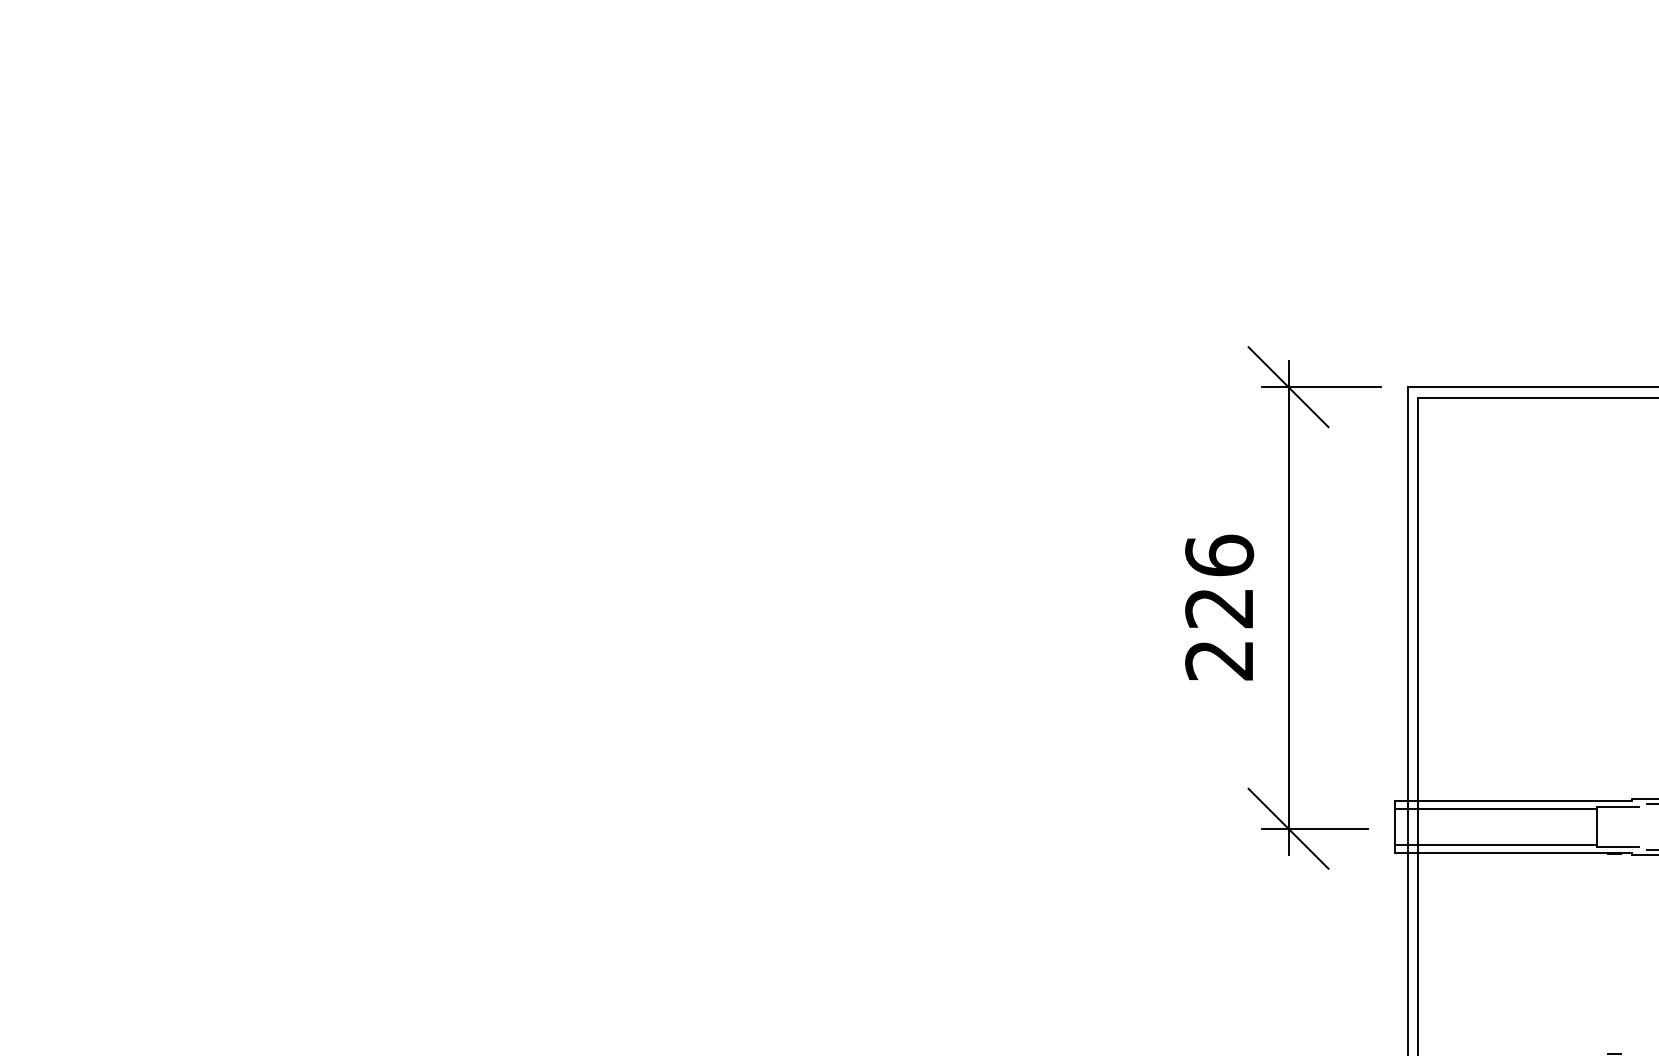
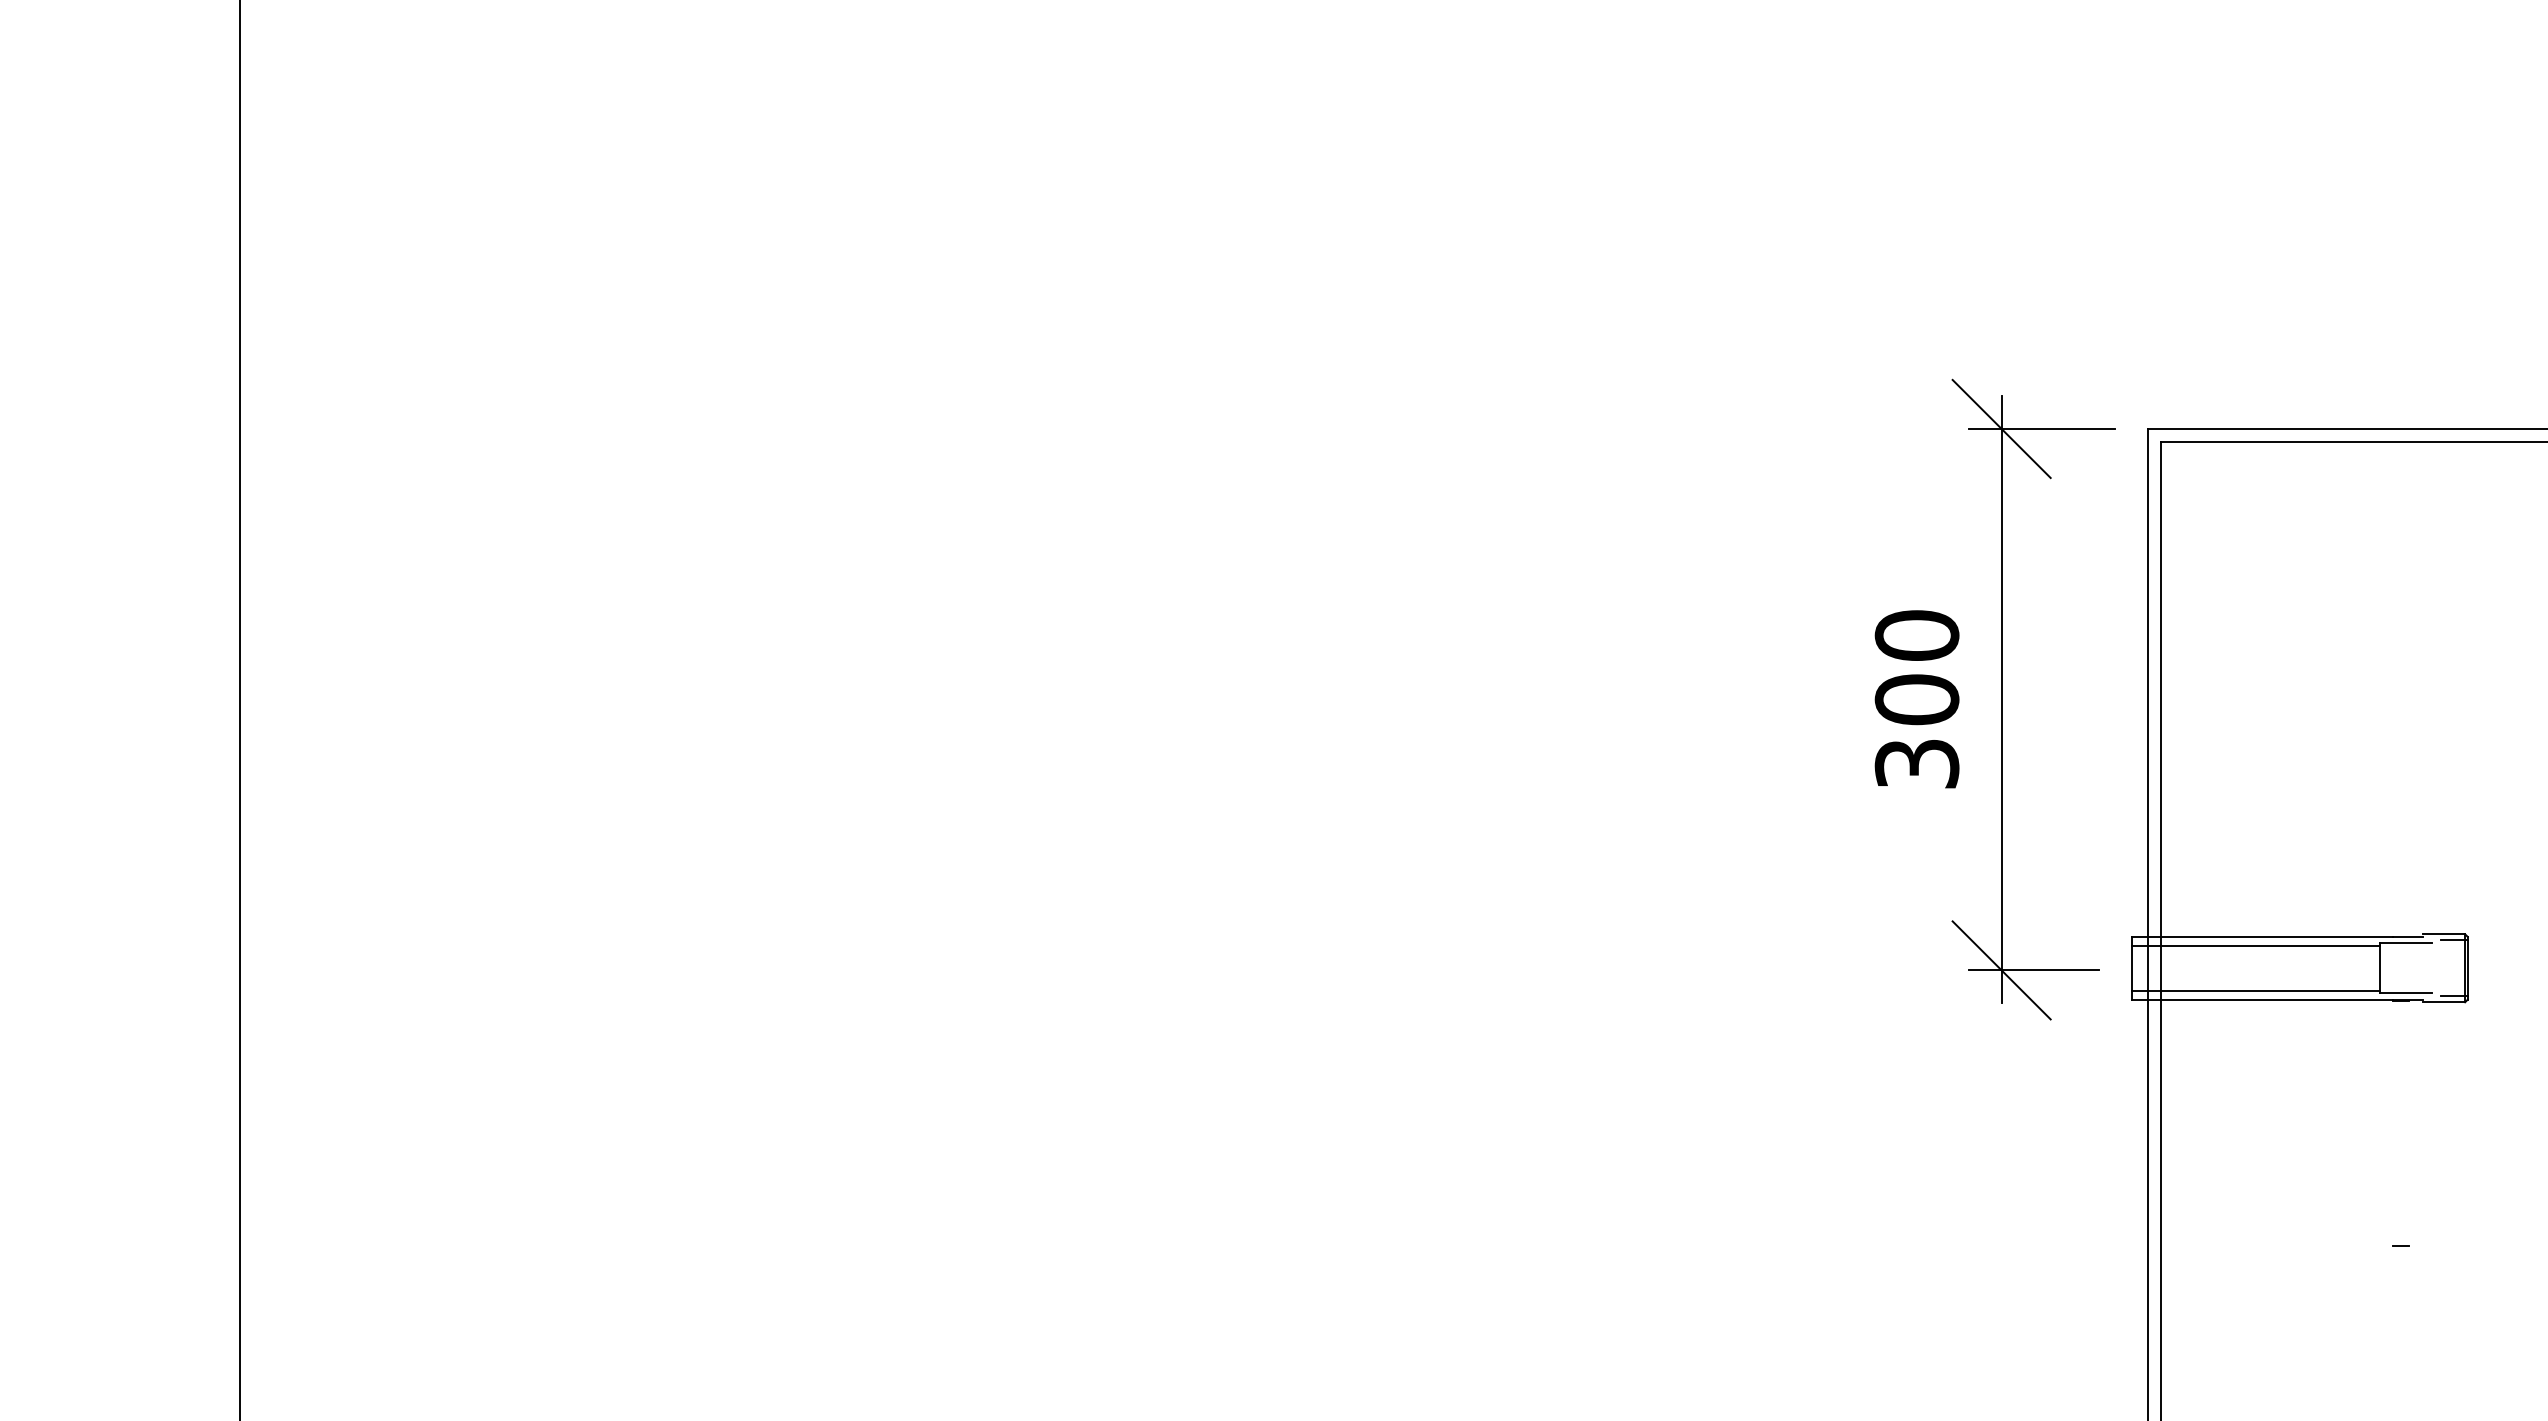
text: (1219, 606) -> (1916, 698), 226 -> 300

